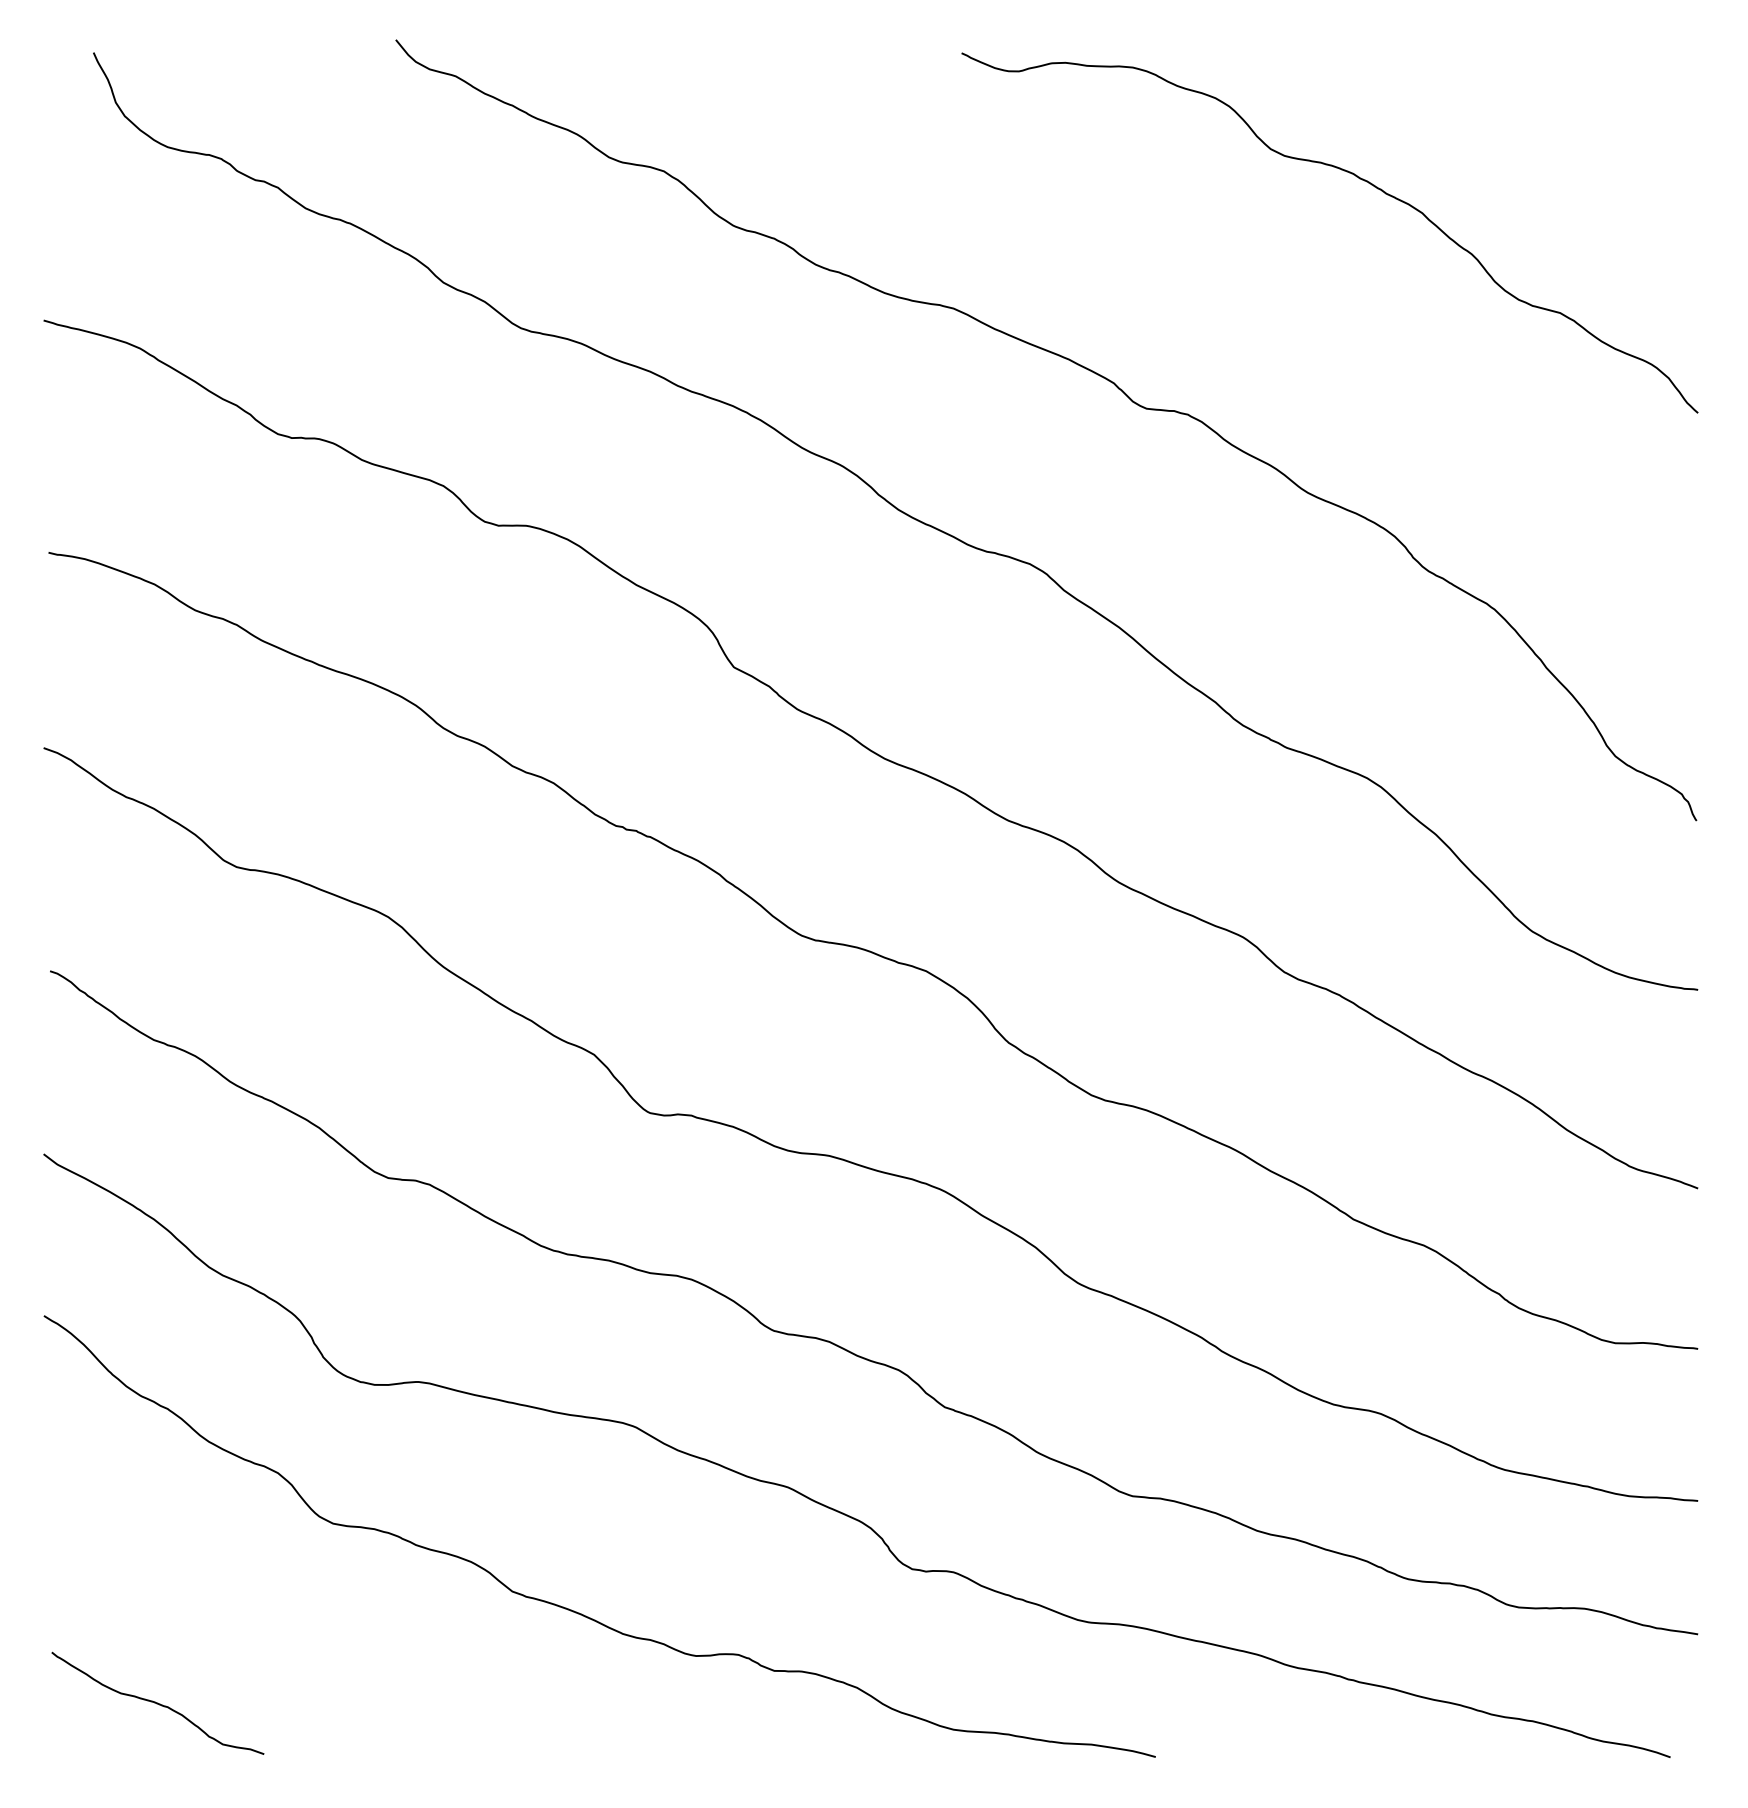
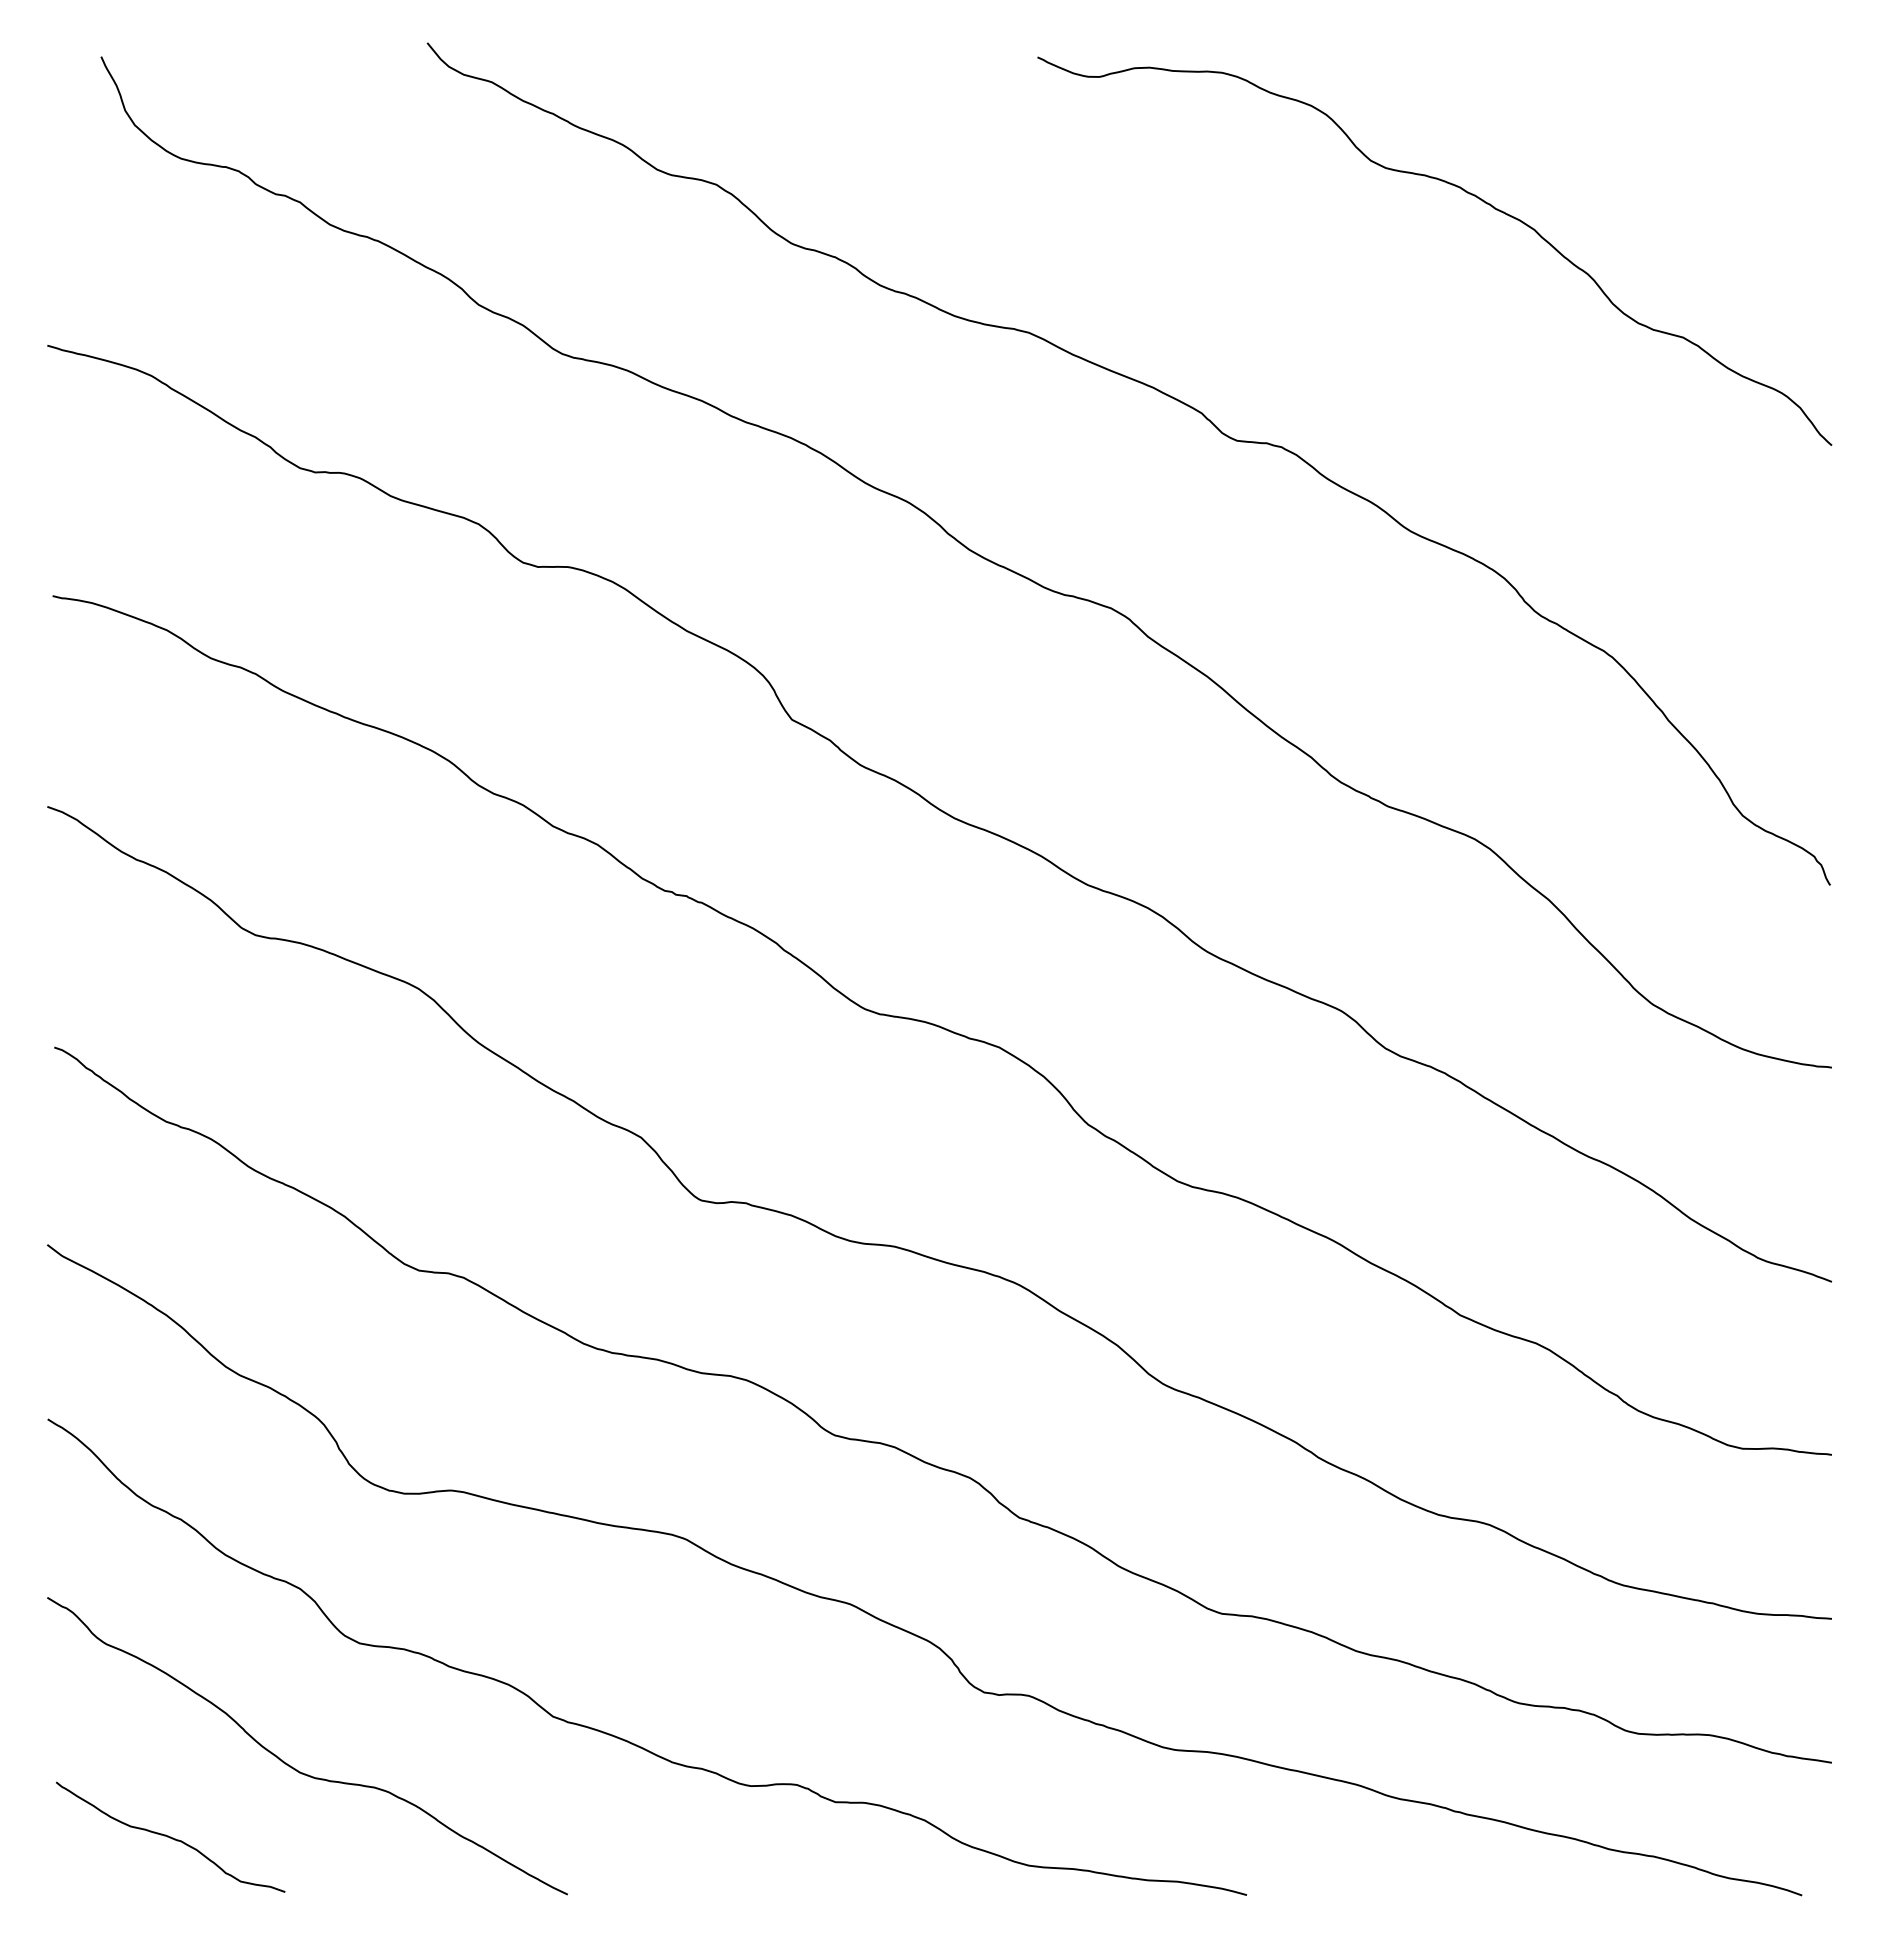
curve: (270, 1637) -> (292, 1766), added

